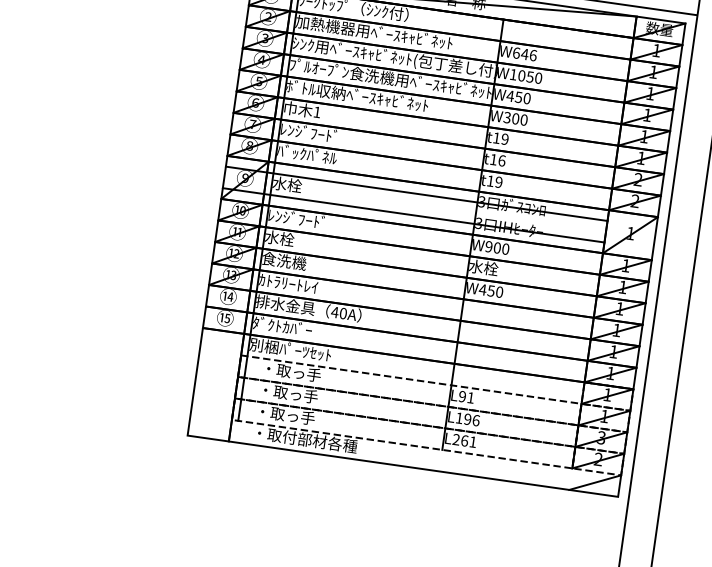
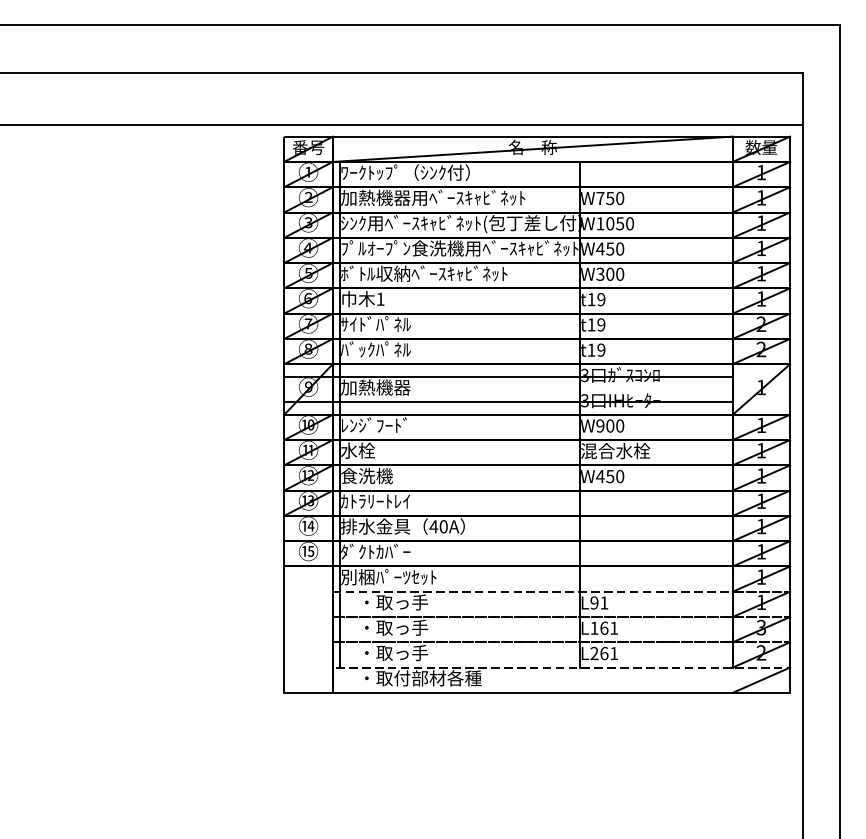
text: (525, 54) -> (610, 198), W646 -> W750
text: (309, 132) -> (375, 323), ﾚﾝｼﾞﾌｰﾄﾞ -> ｻｲﾄﾞﾊﾟﾈﾙ
text: (502, 160) -> (601, 324), t16 -> t19
text: (302, 186) -> (375, 387), 水栓 -> 加熱機器
text: (498, 270) -> (615, 451), 水栓 -> 混合水栓
text: (472, 419) -> (609, 627), L196 -> L161

